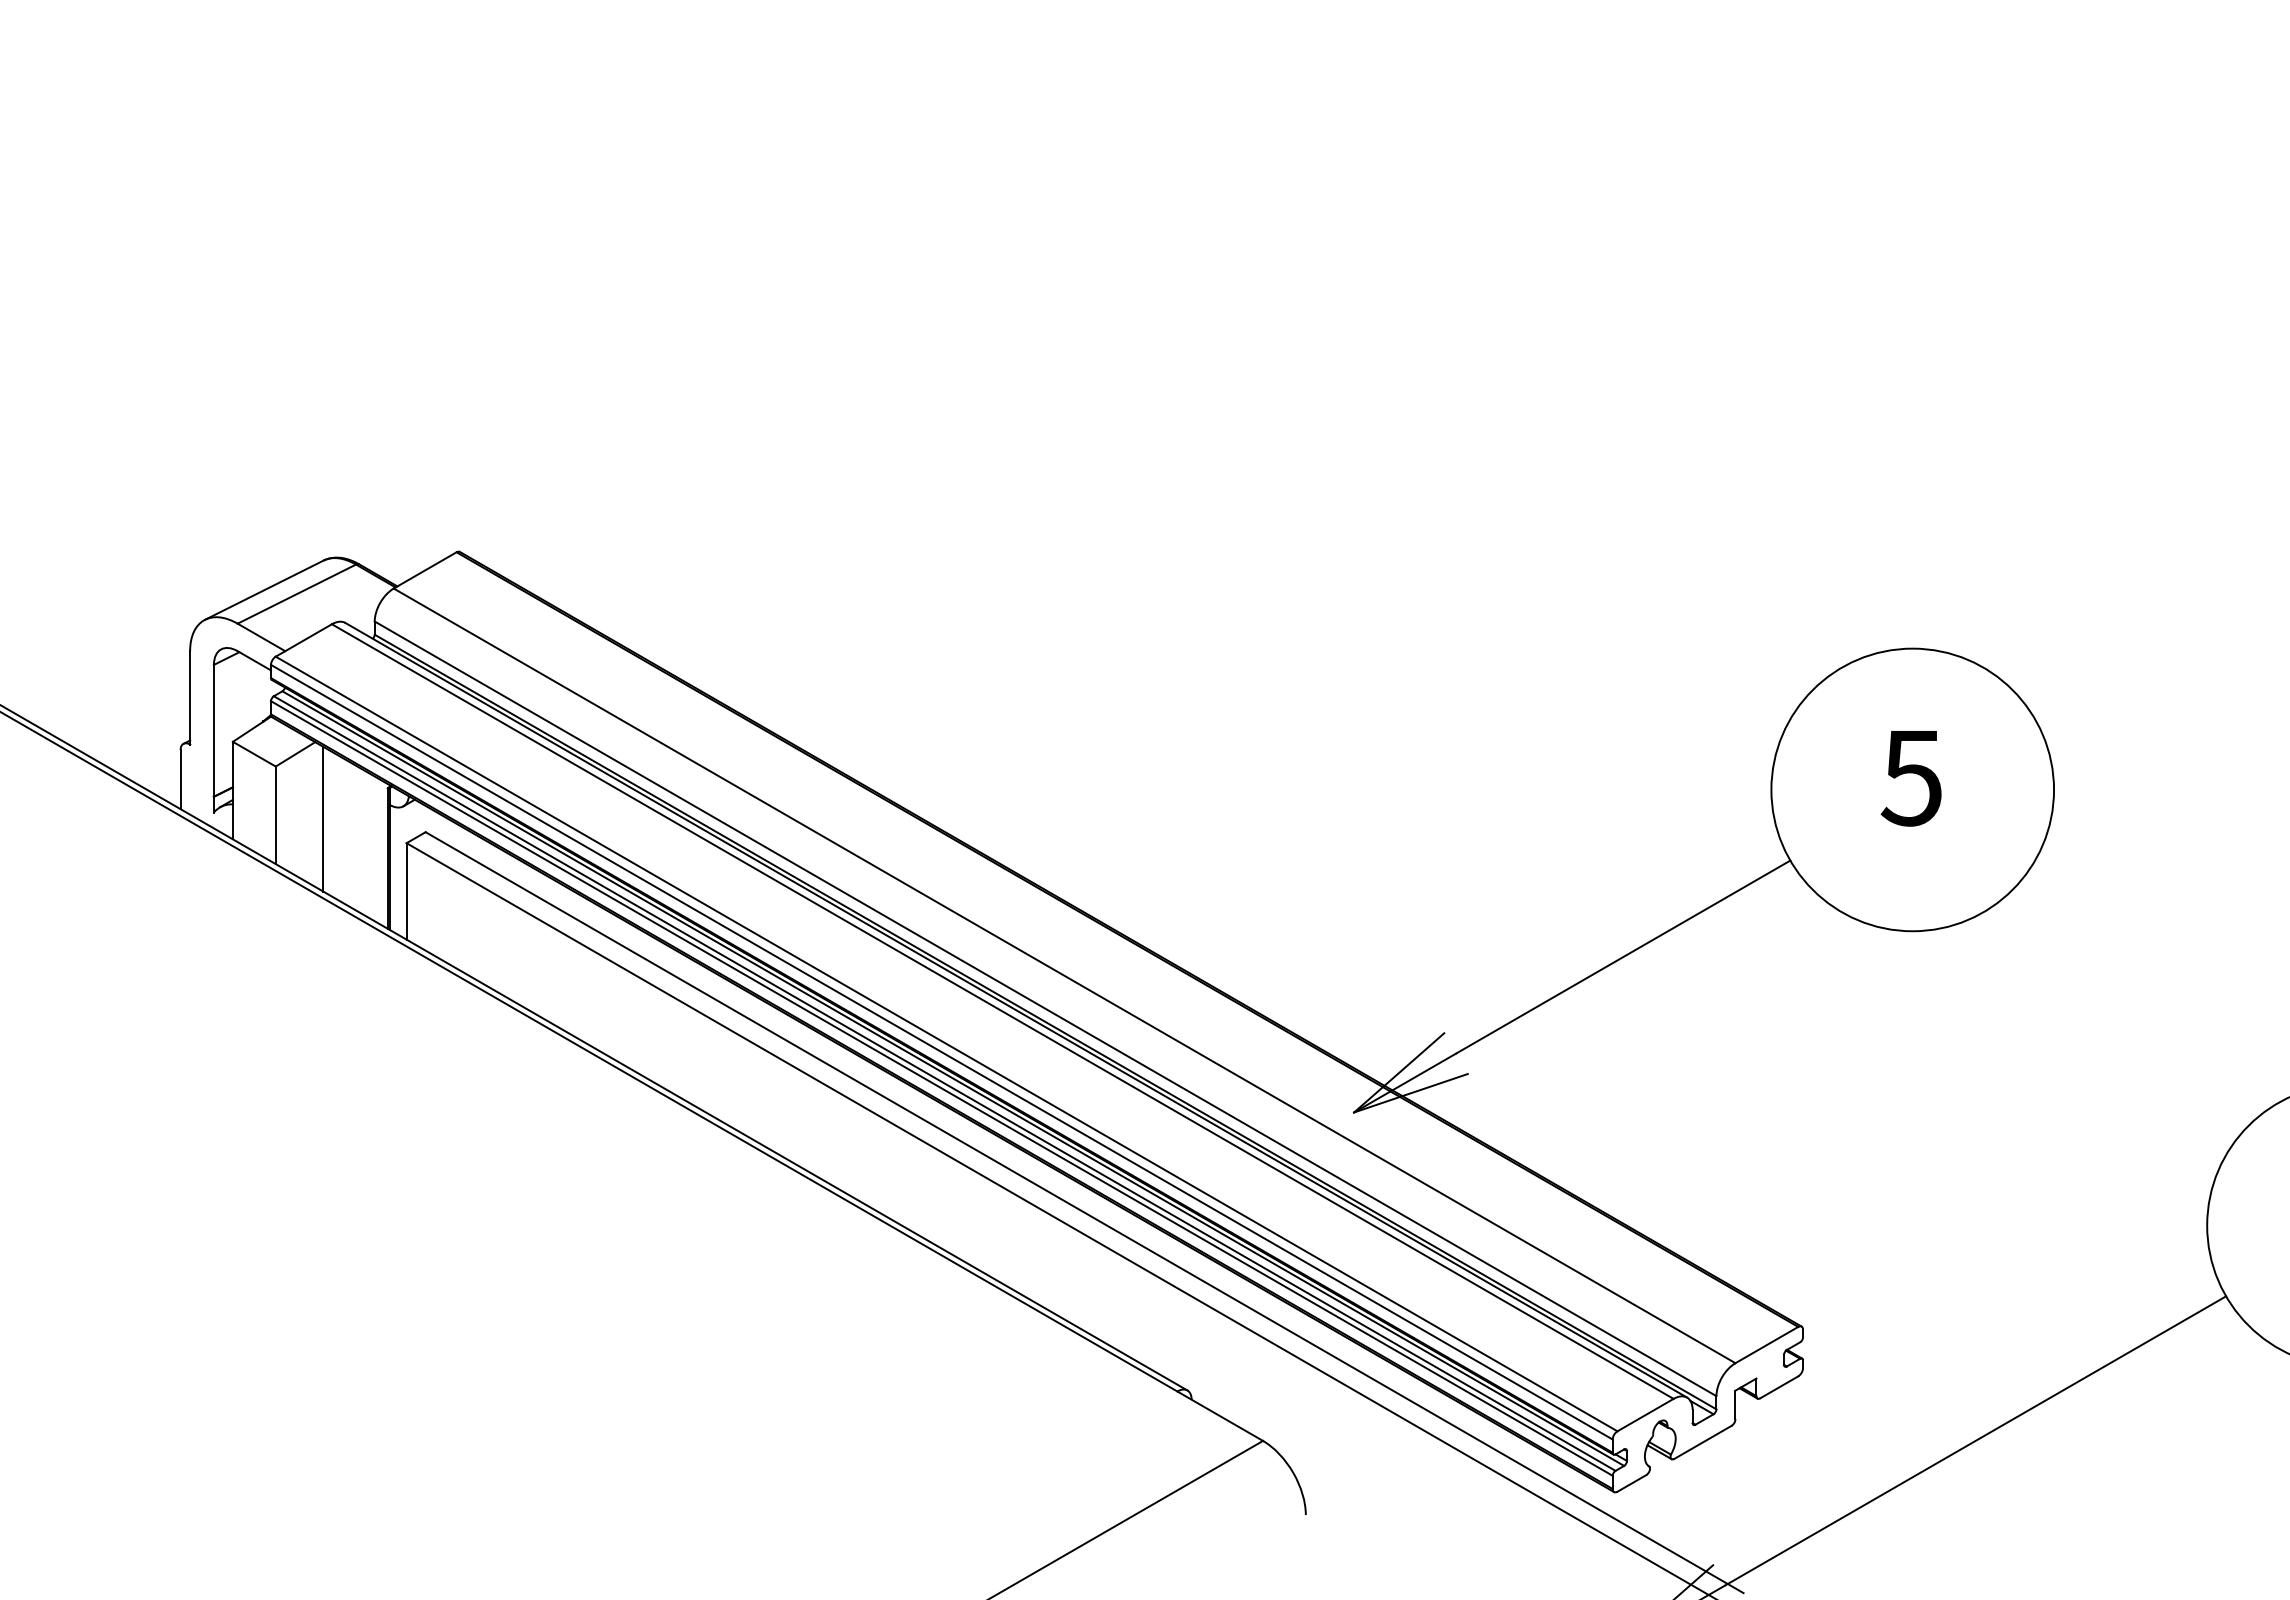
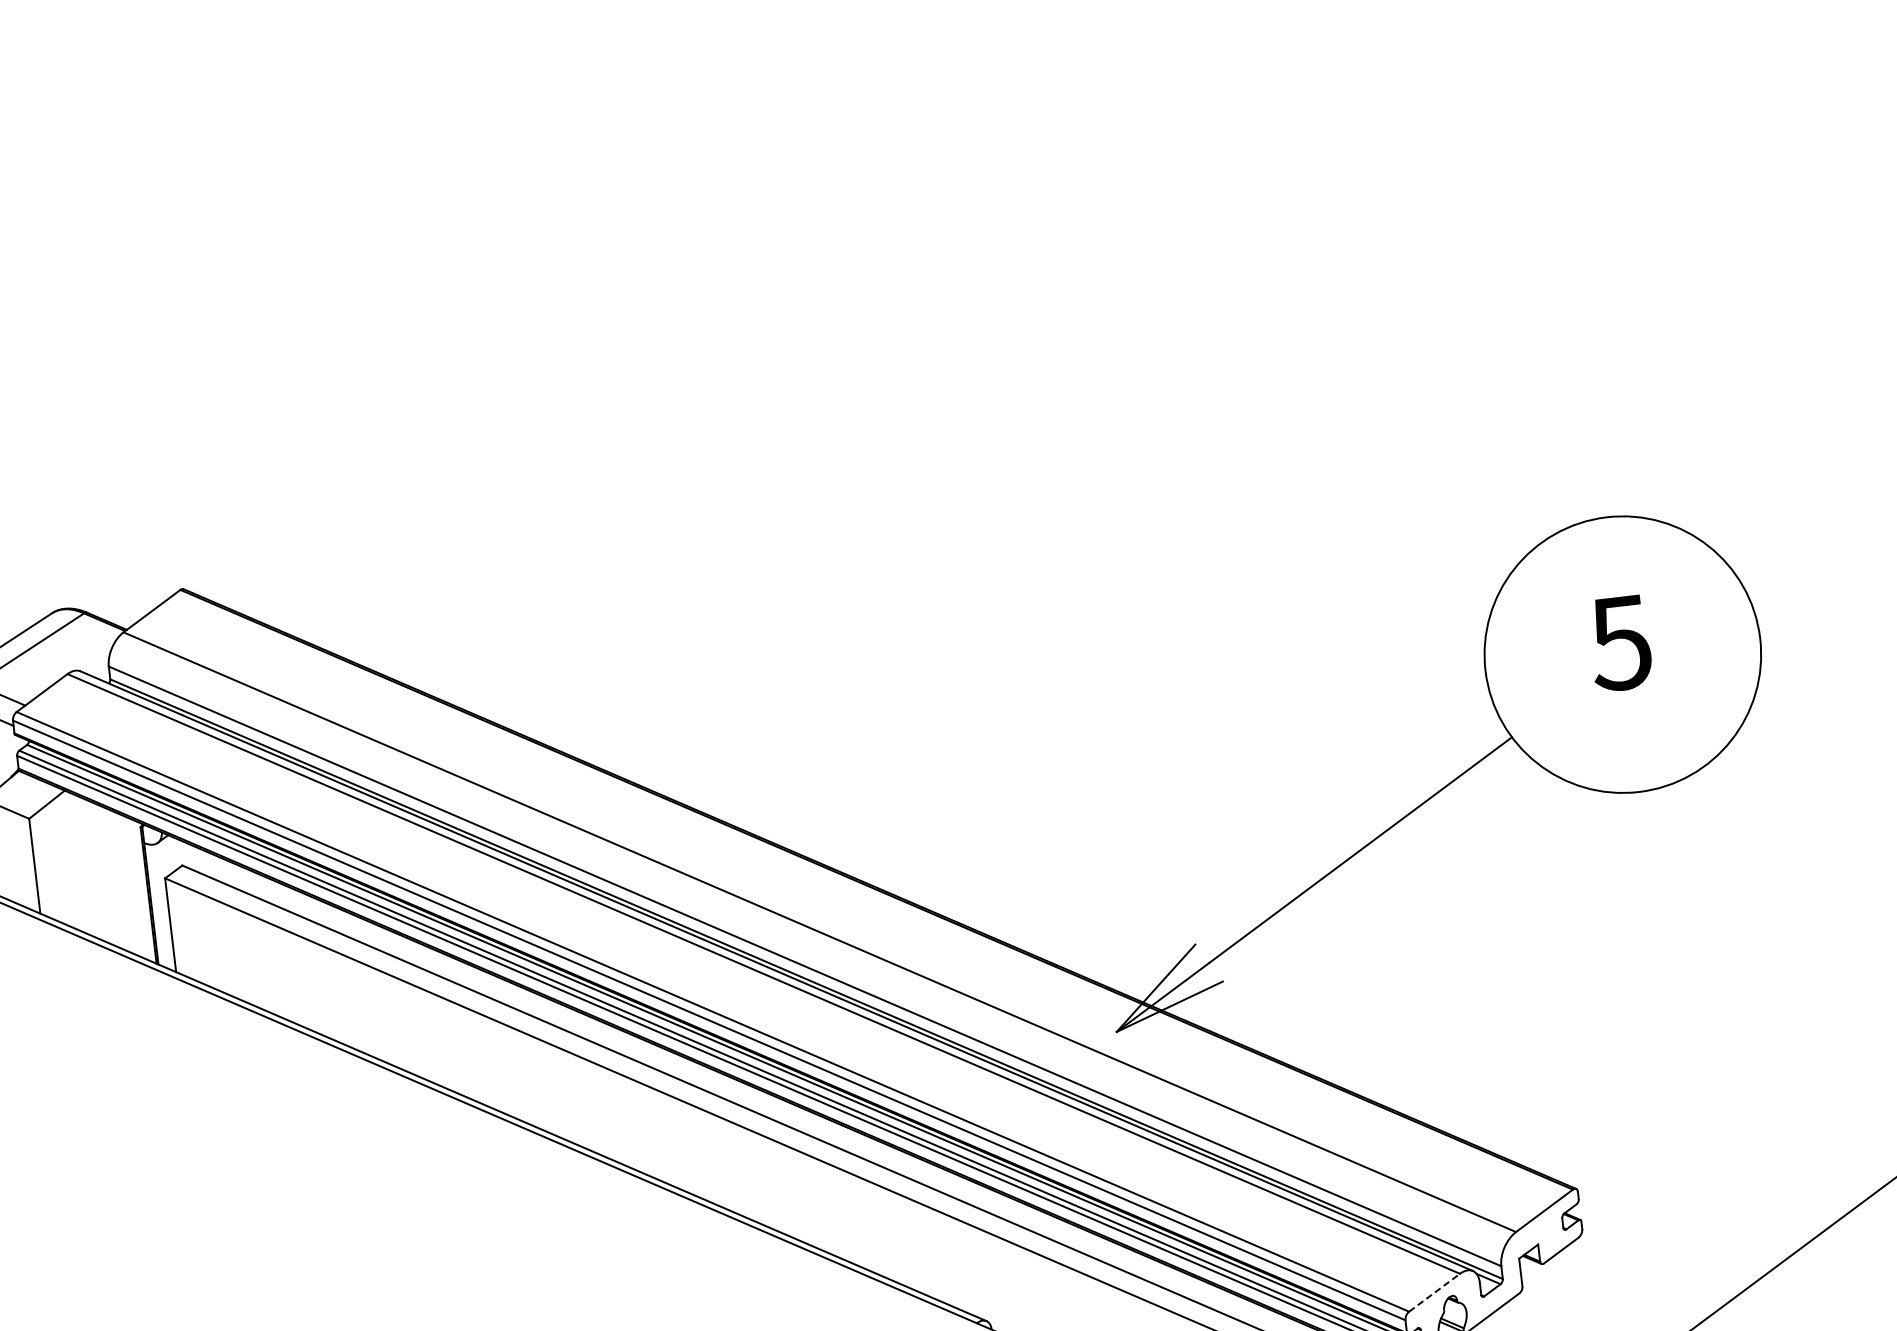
line: (323, 818) -> (81, 863), removed
line: (1645, 1414) -> (1434, 1292), solid -> dashed

